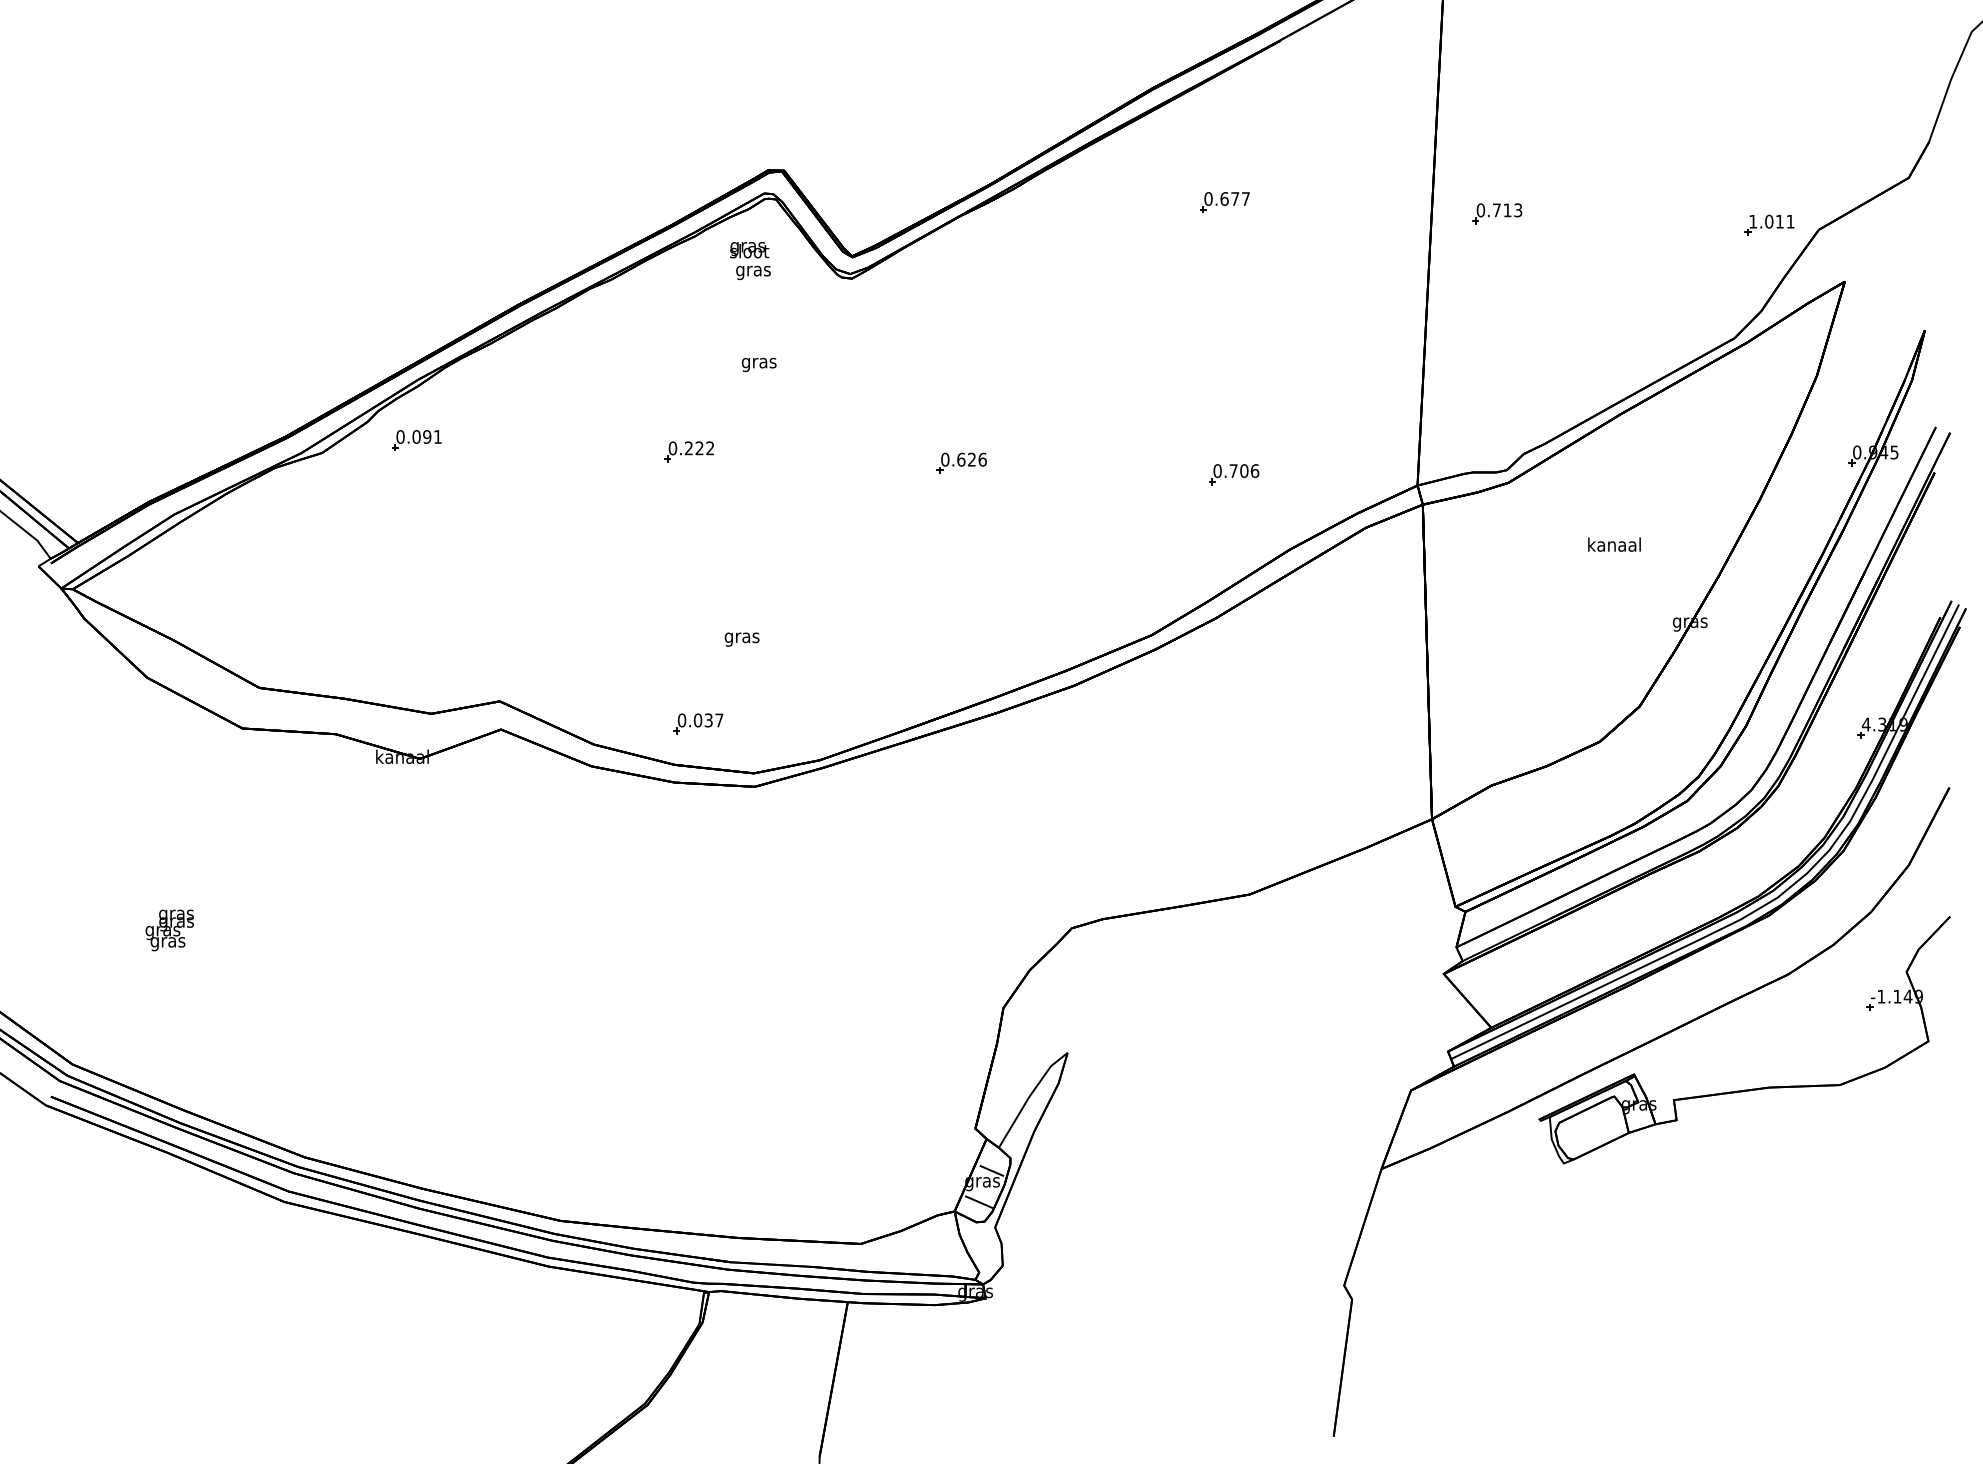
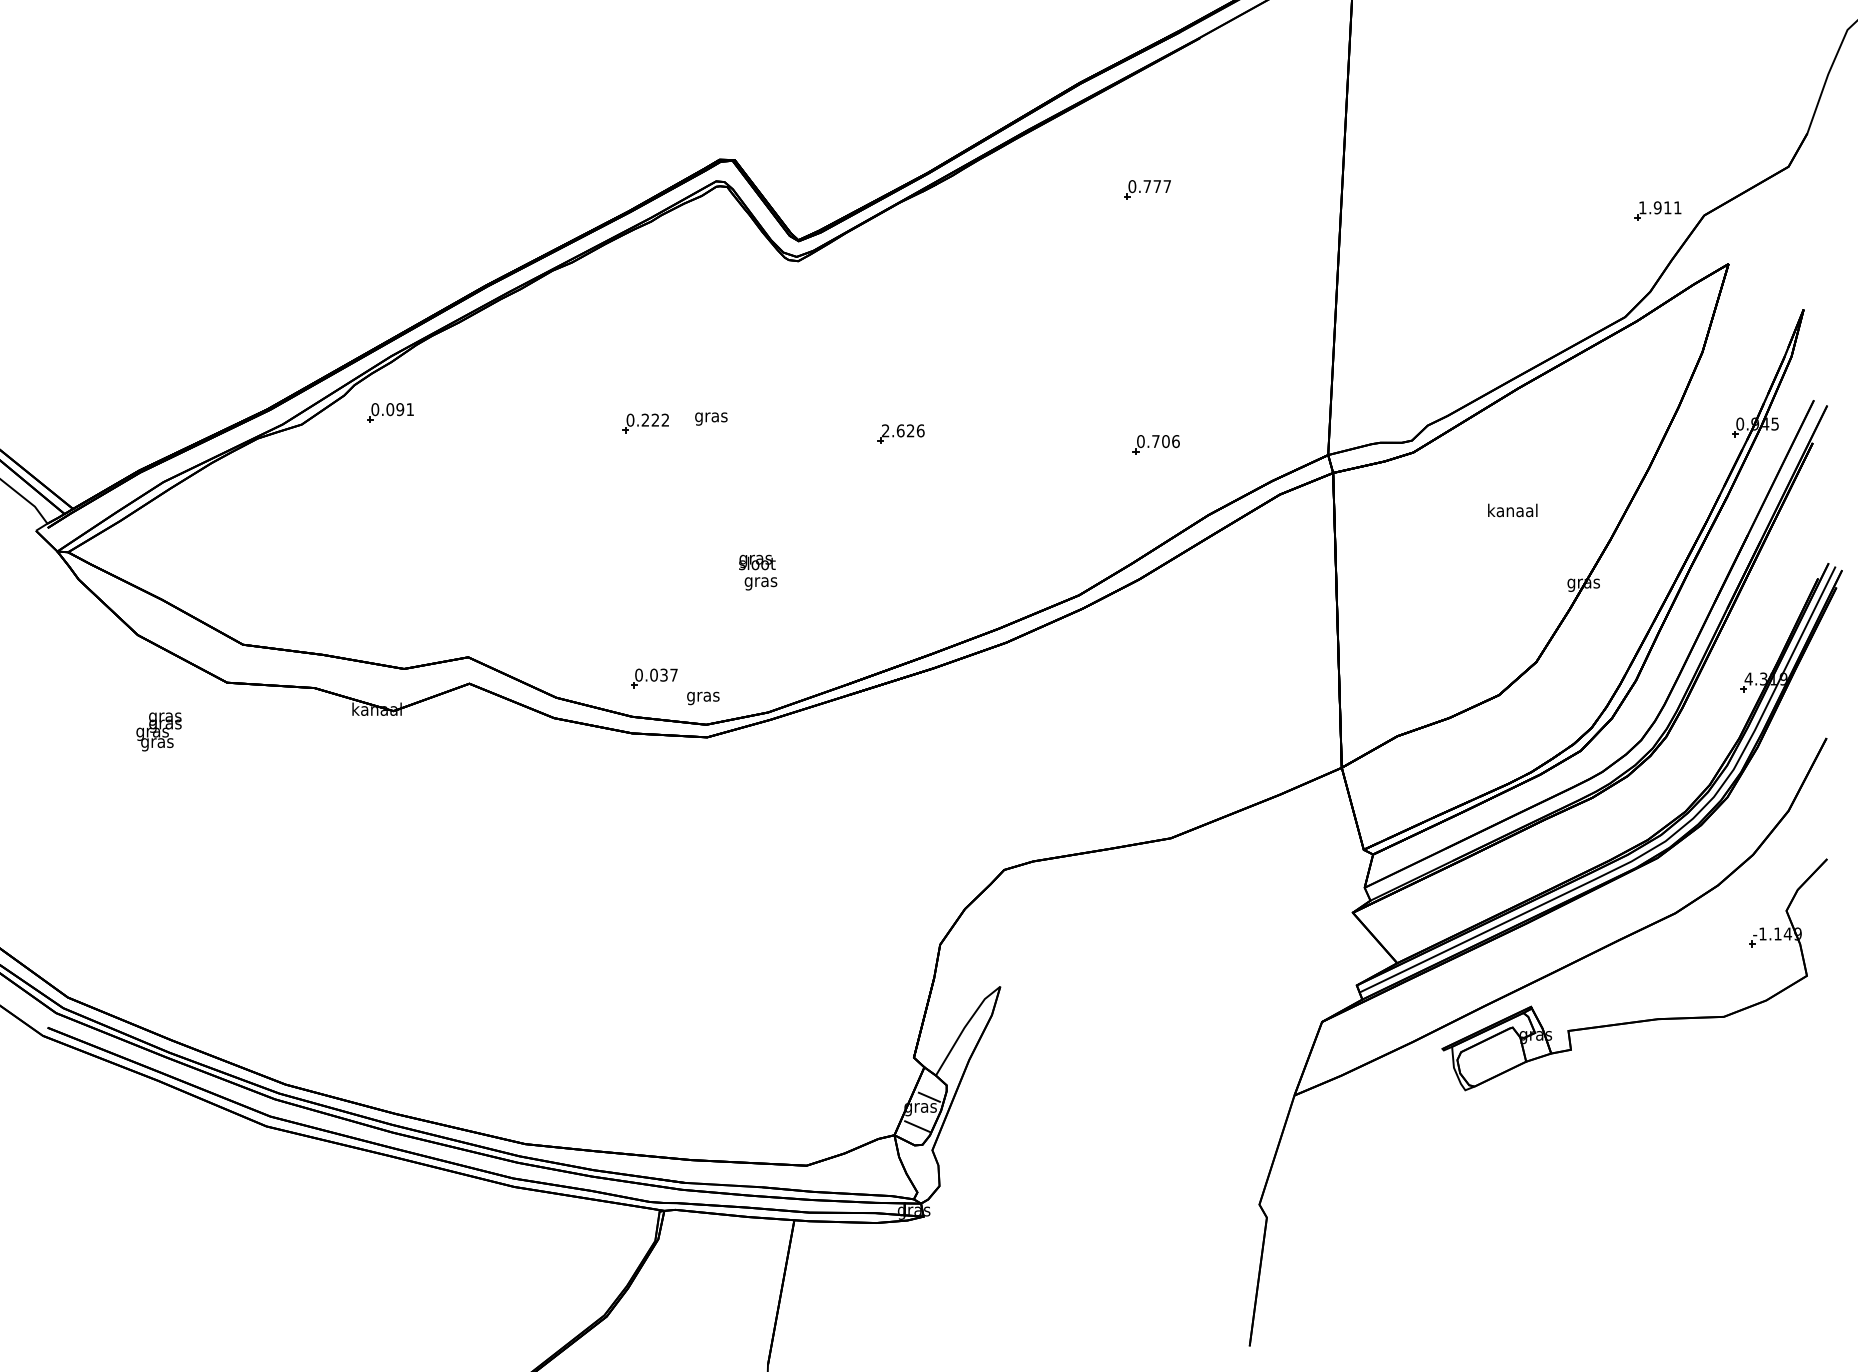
text: (1224, 198) -> (1147, 186), 0.677 -> 0.777
part: (1496, 213) -> (1402, 200), removed
text: (1768, 221) -> (1657, 207), 1.011 -> 1.911
text: (750, 260) -> (758, 572), moved
text: (759, 364) -> (711, 418), moved
text: (945, 459) -> (885, 430), 0.626 -> 2.626
text: (742, 639) -> (703, 698), moved
text: (169, 929) -> (158, 731), moved

